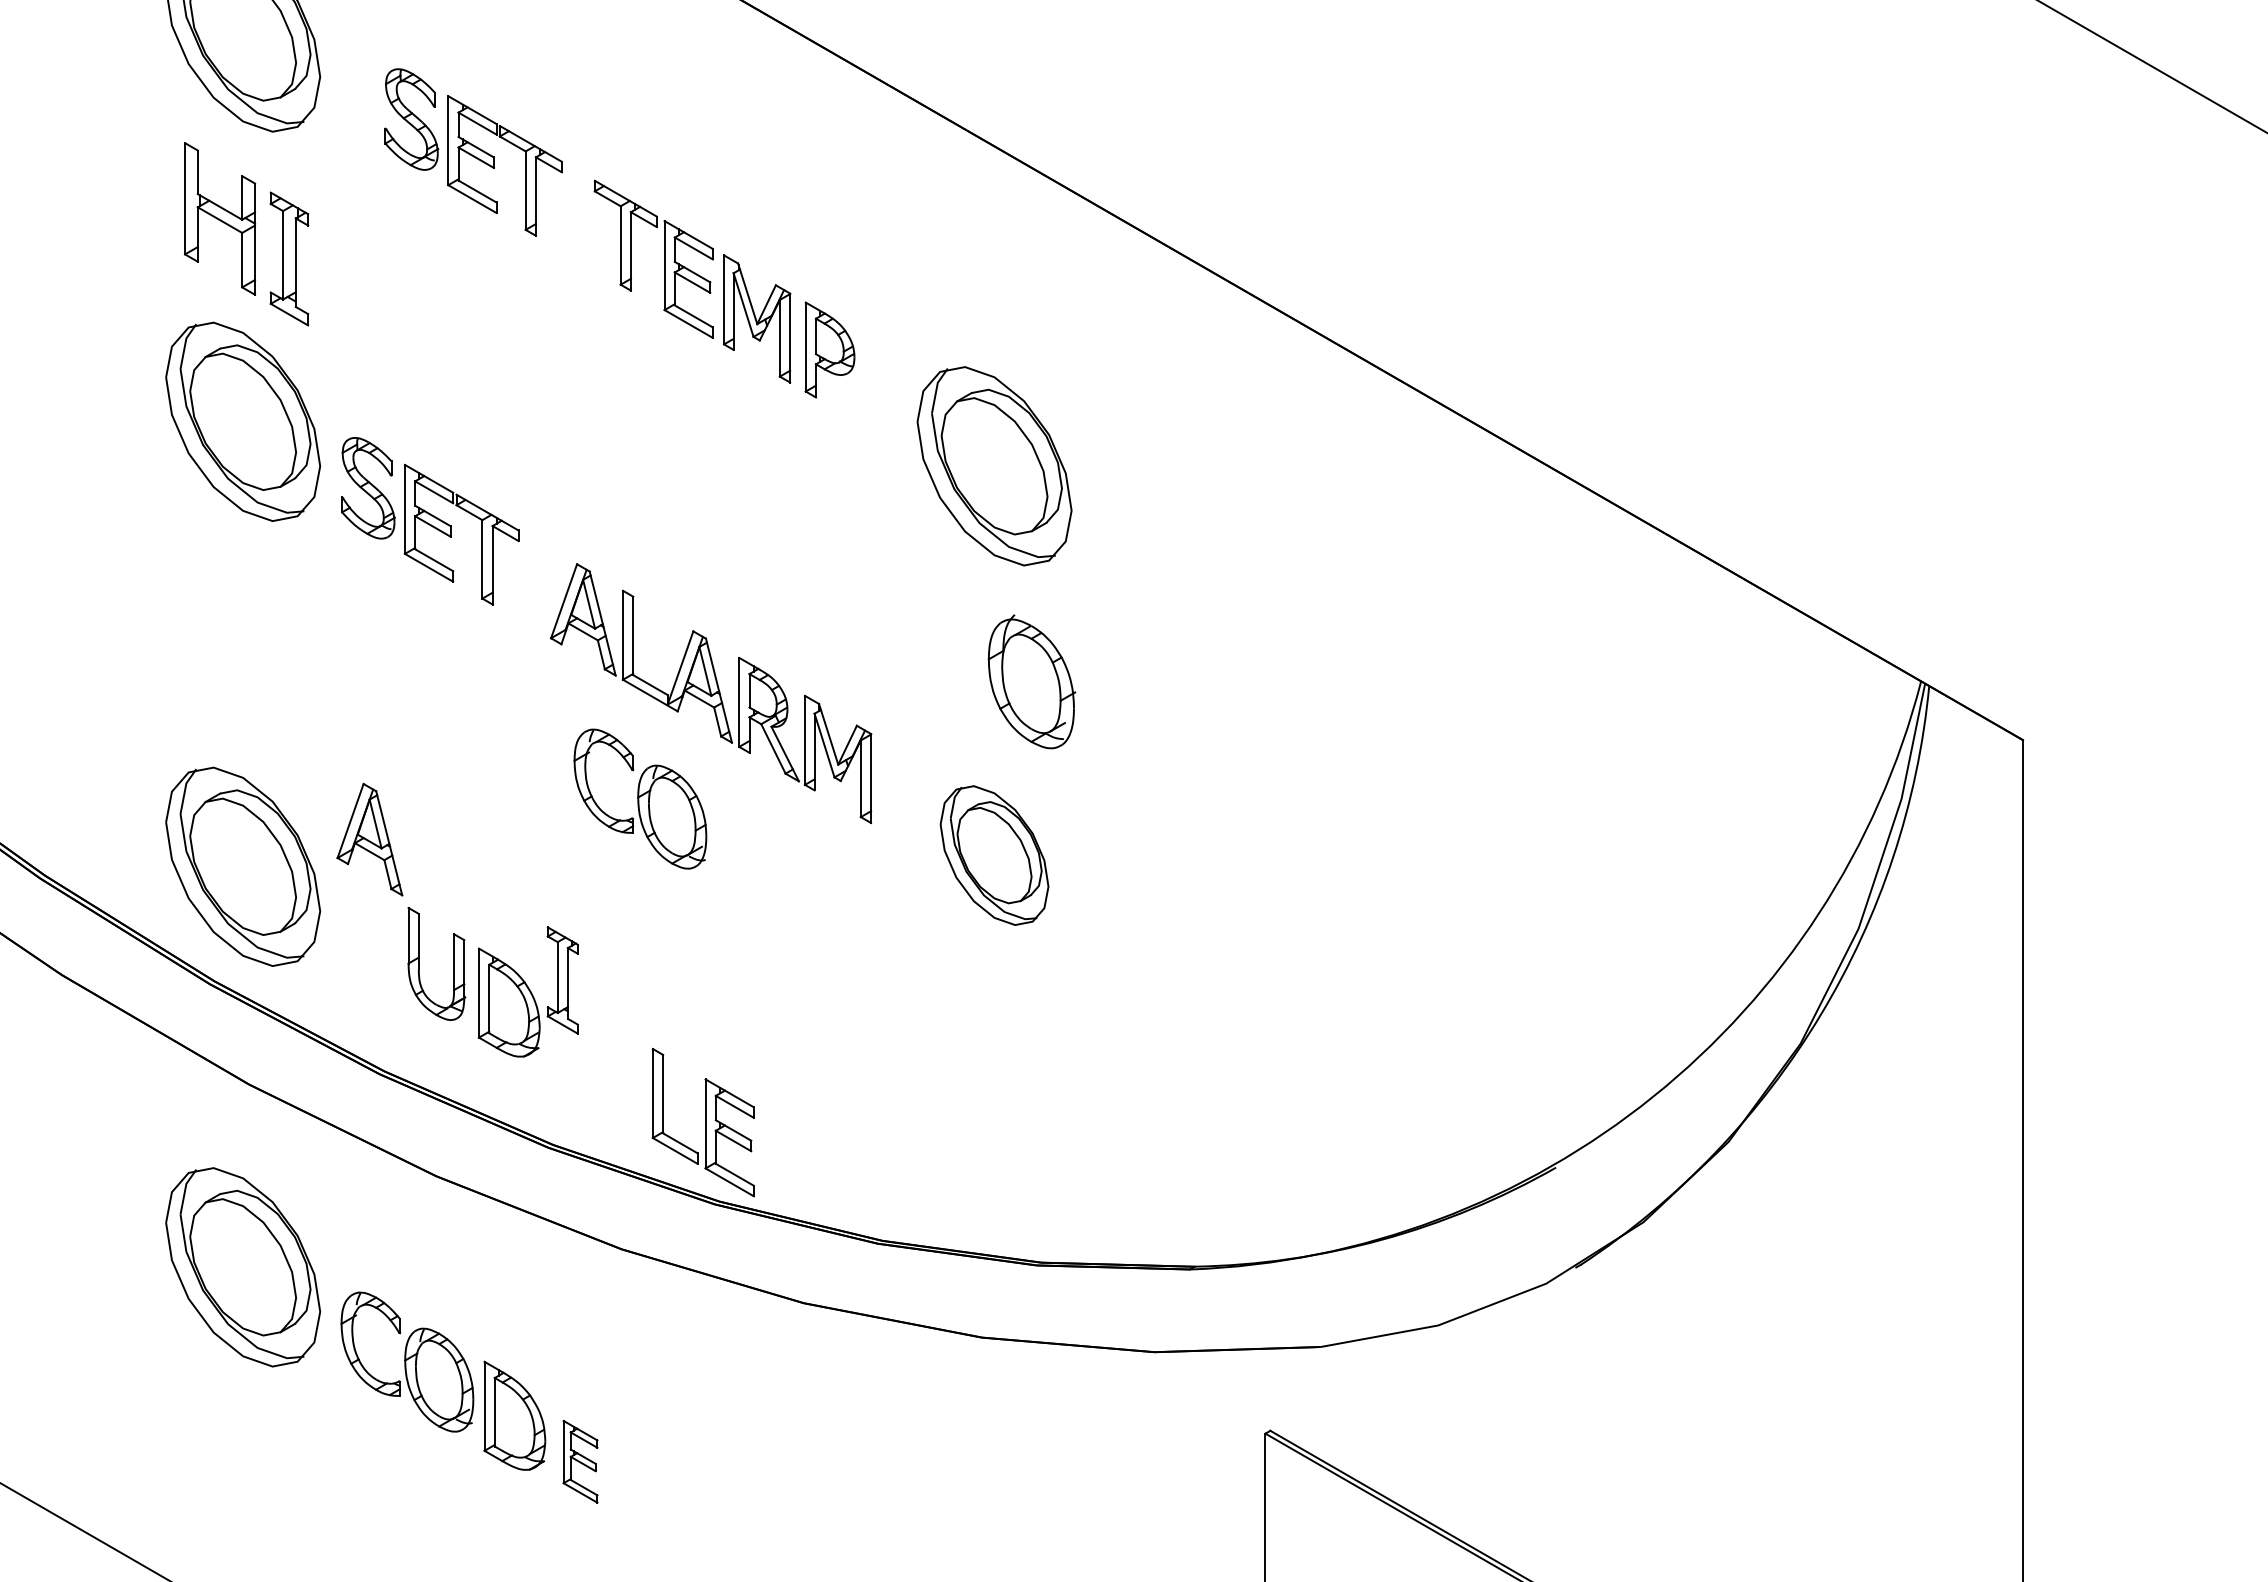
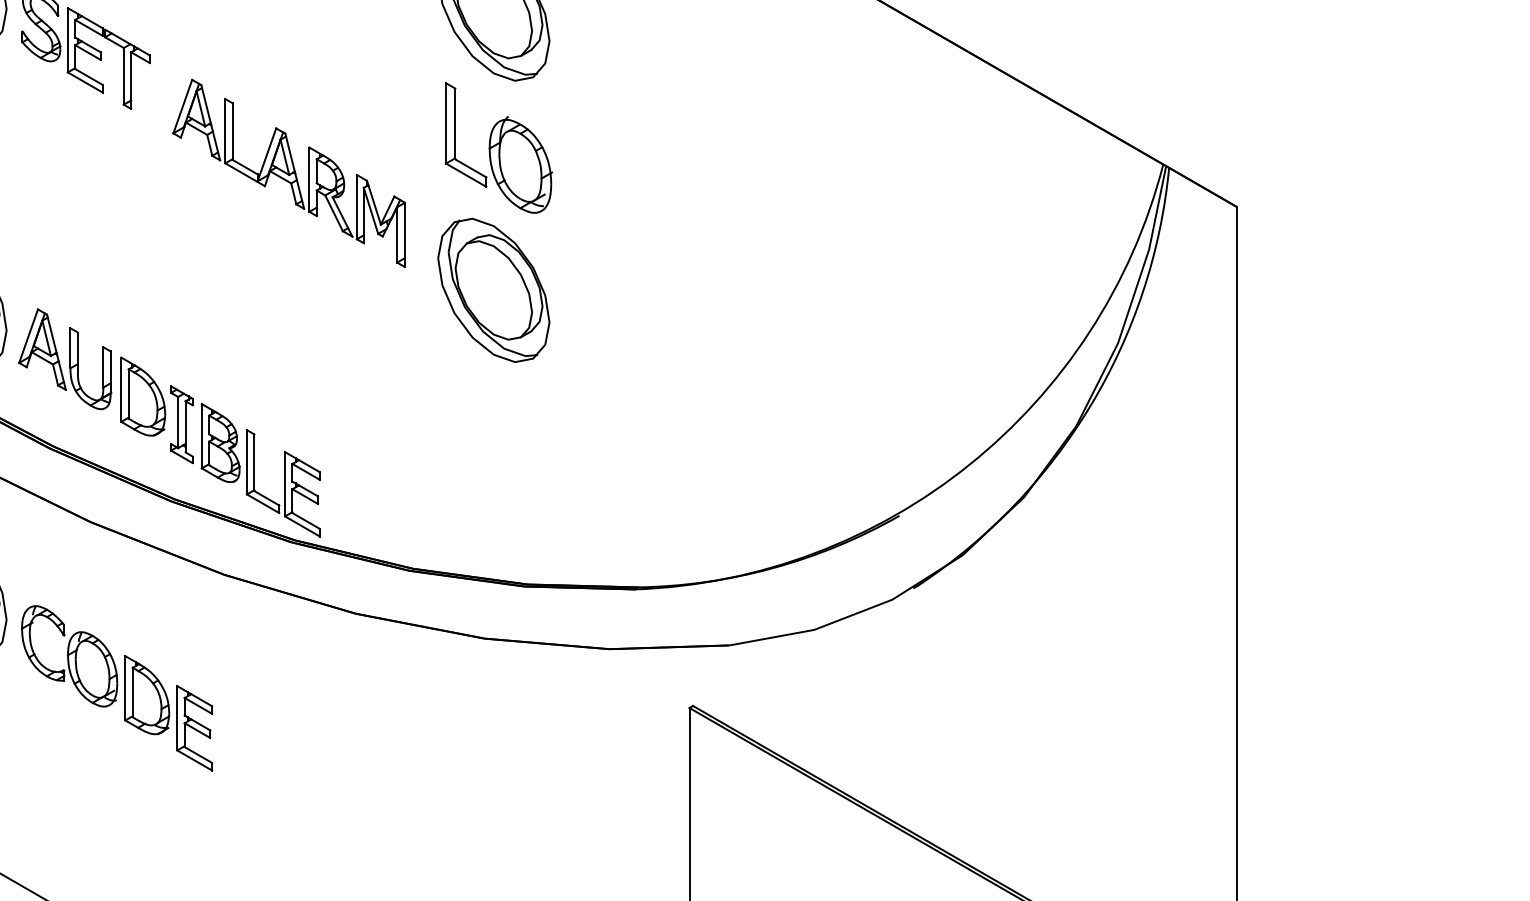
part: (941, 640) -> (455, 134), added
part: (640, 798) -> (238, 249), removed
part: (369, 839) -> (42, 349), moved
part: (994, 855) -> (493, 290), size x1.43
part: (562, 980) -> (181, 424), moved
part: (616, 1066) -> (220, 442), added
part: (580, 1461) -> (194, 728), size x1.43

